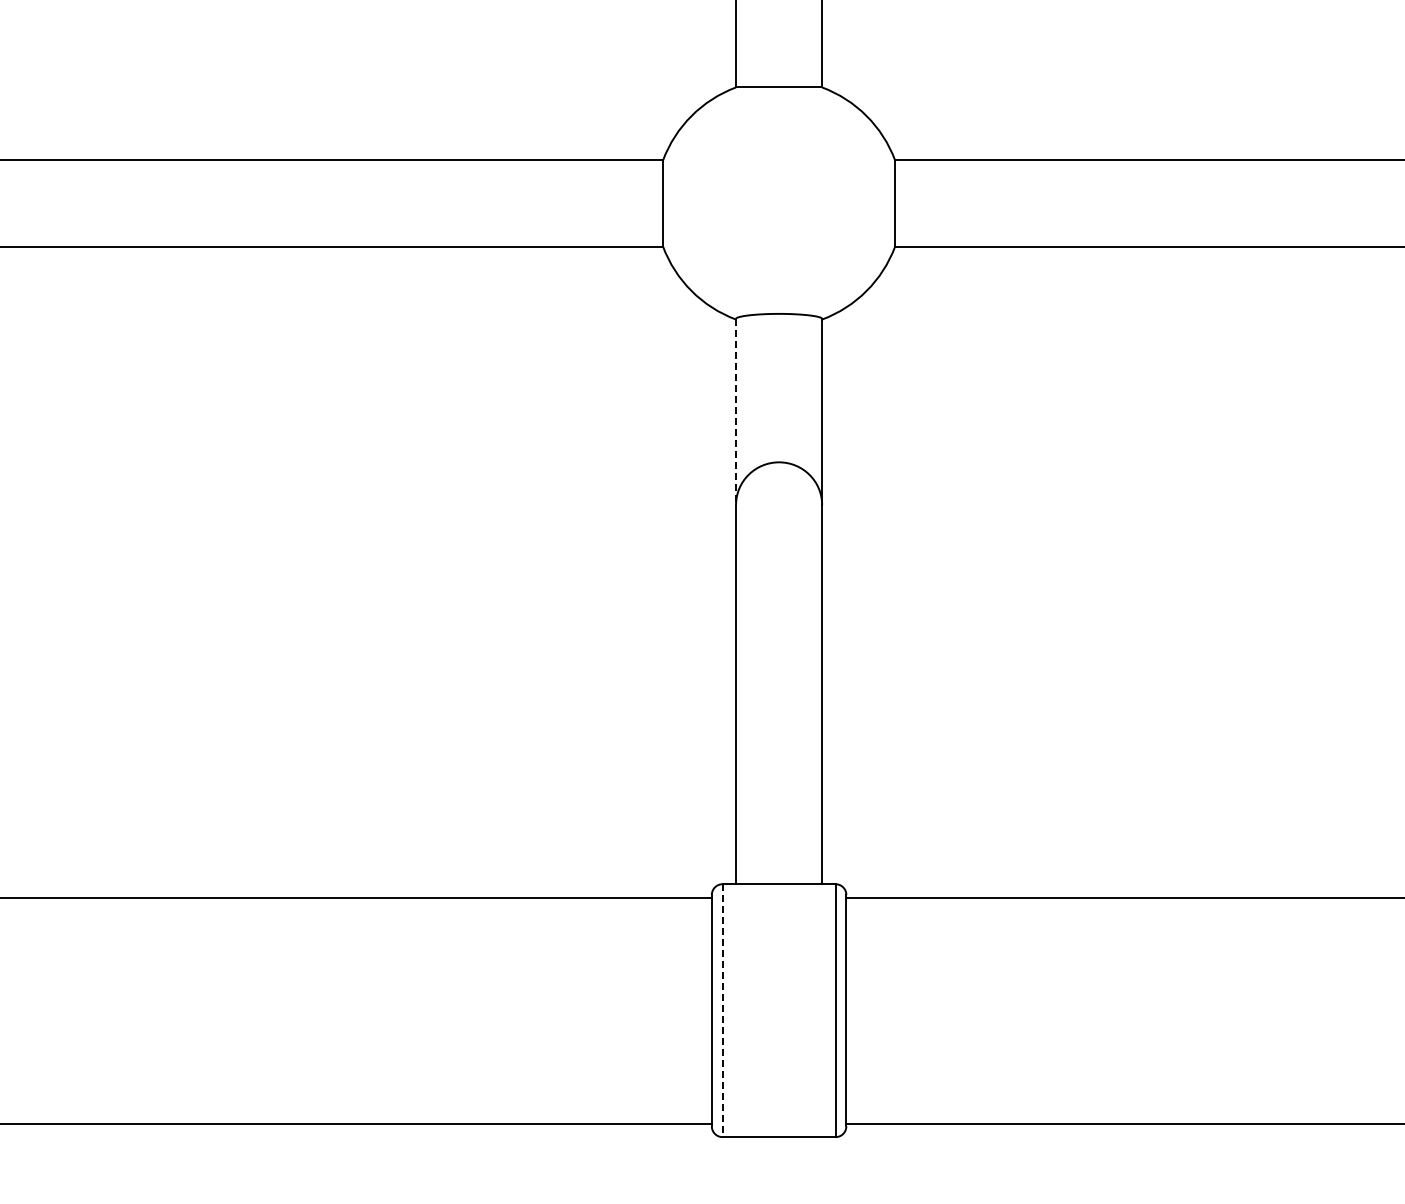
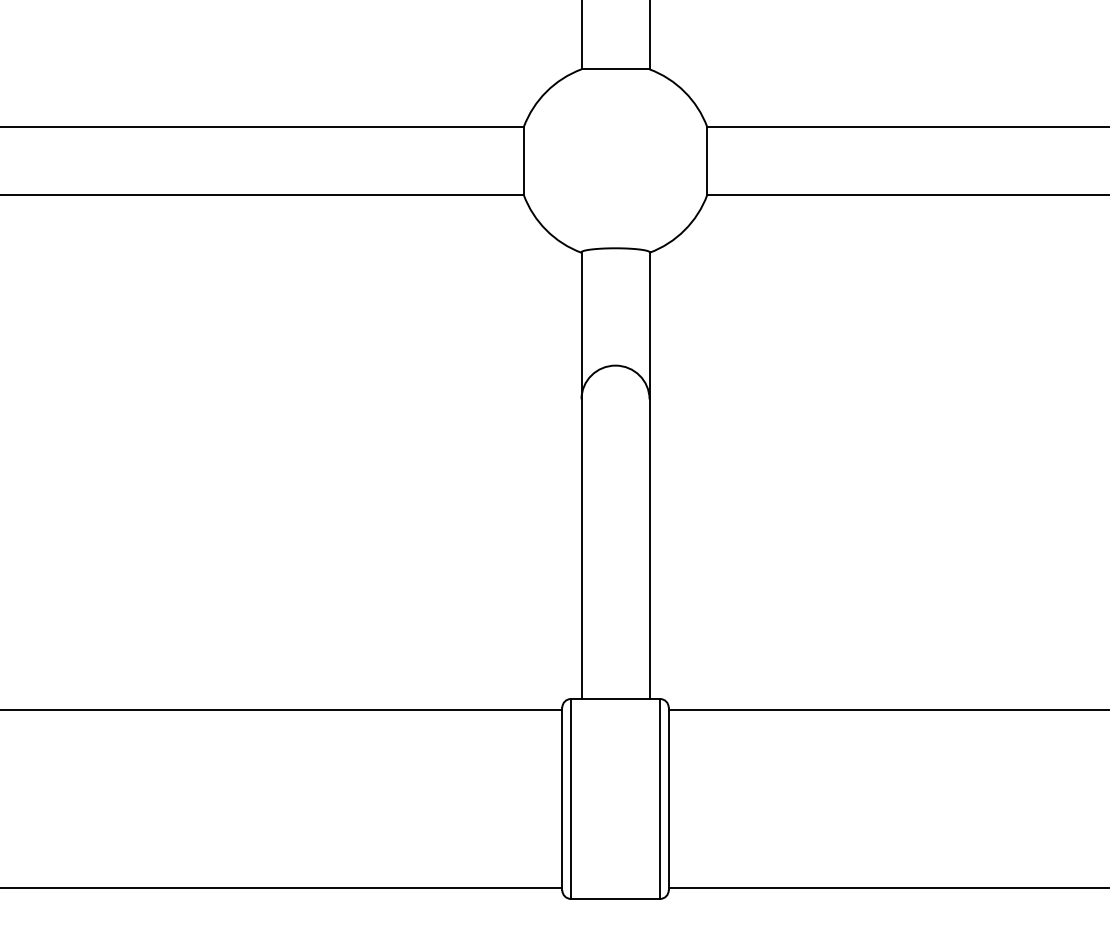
line: (736, 412) -> (581, 326), dashed -> solid
line: (722, 1011) -> (570, 799), dashed -> solid

